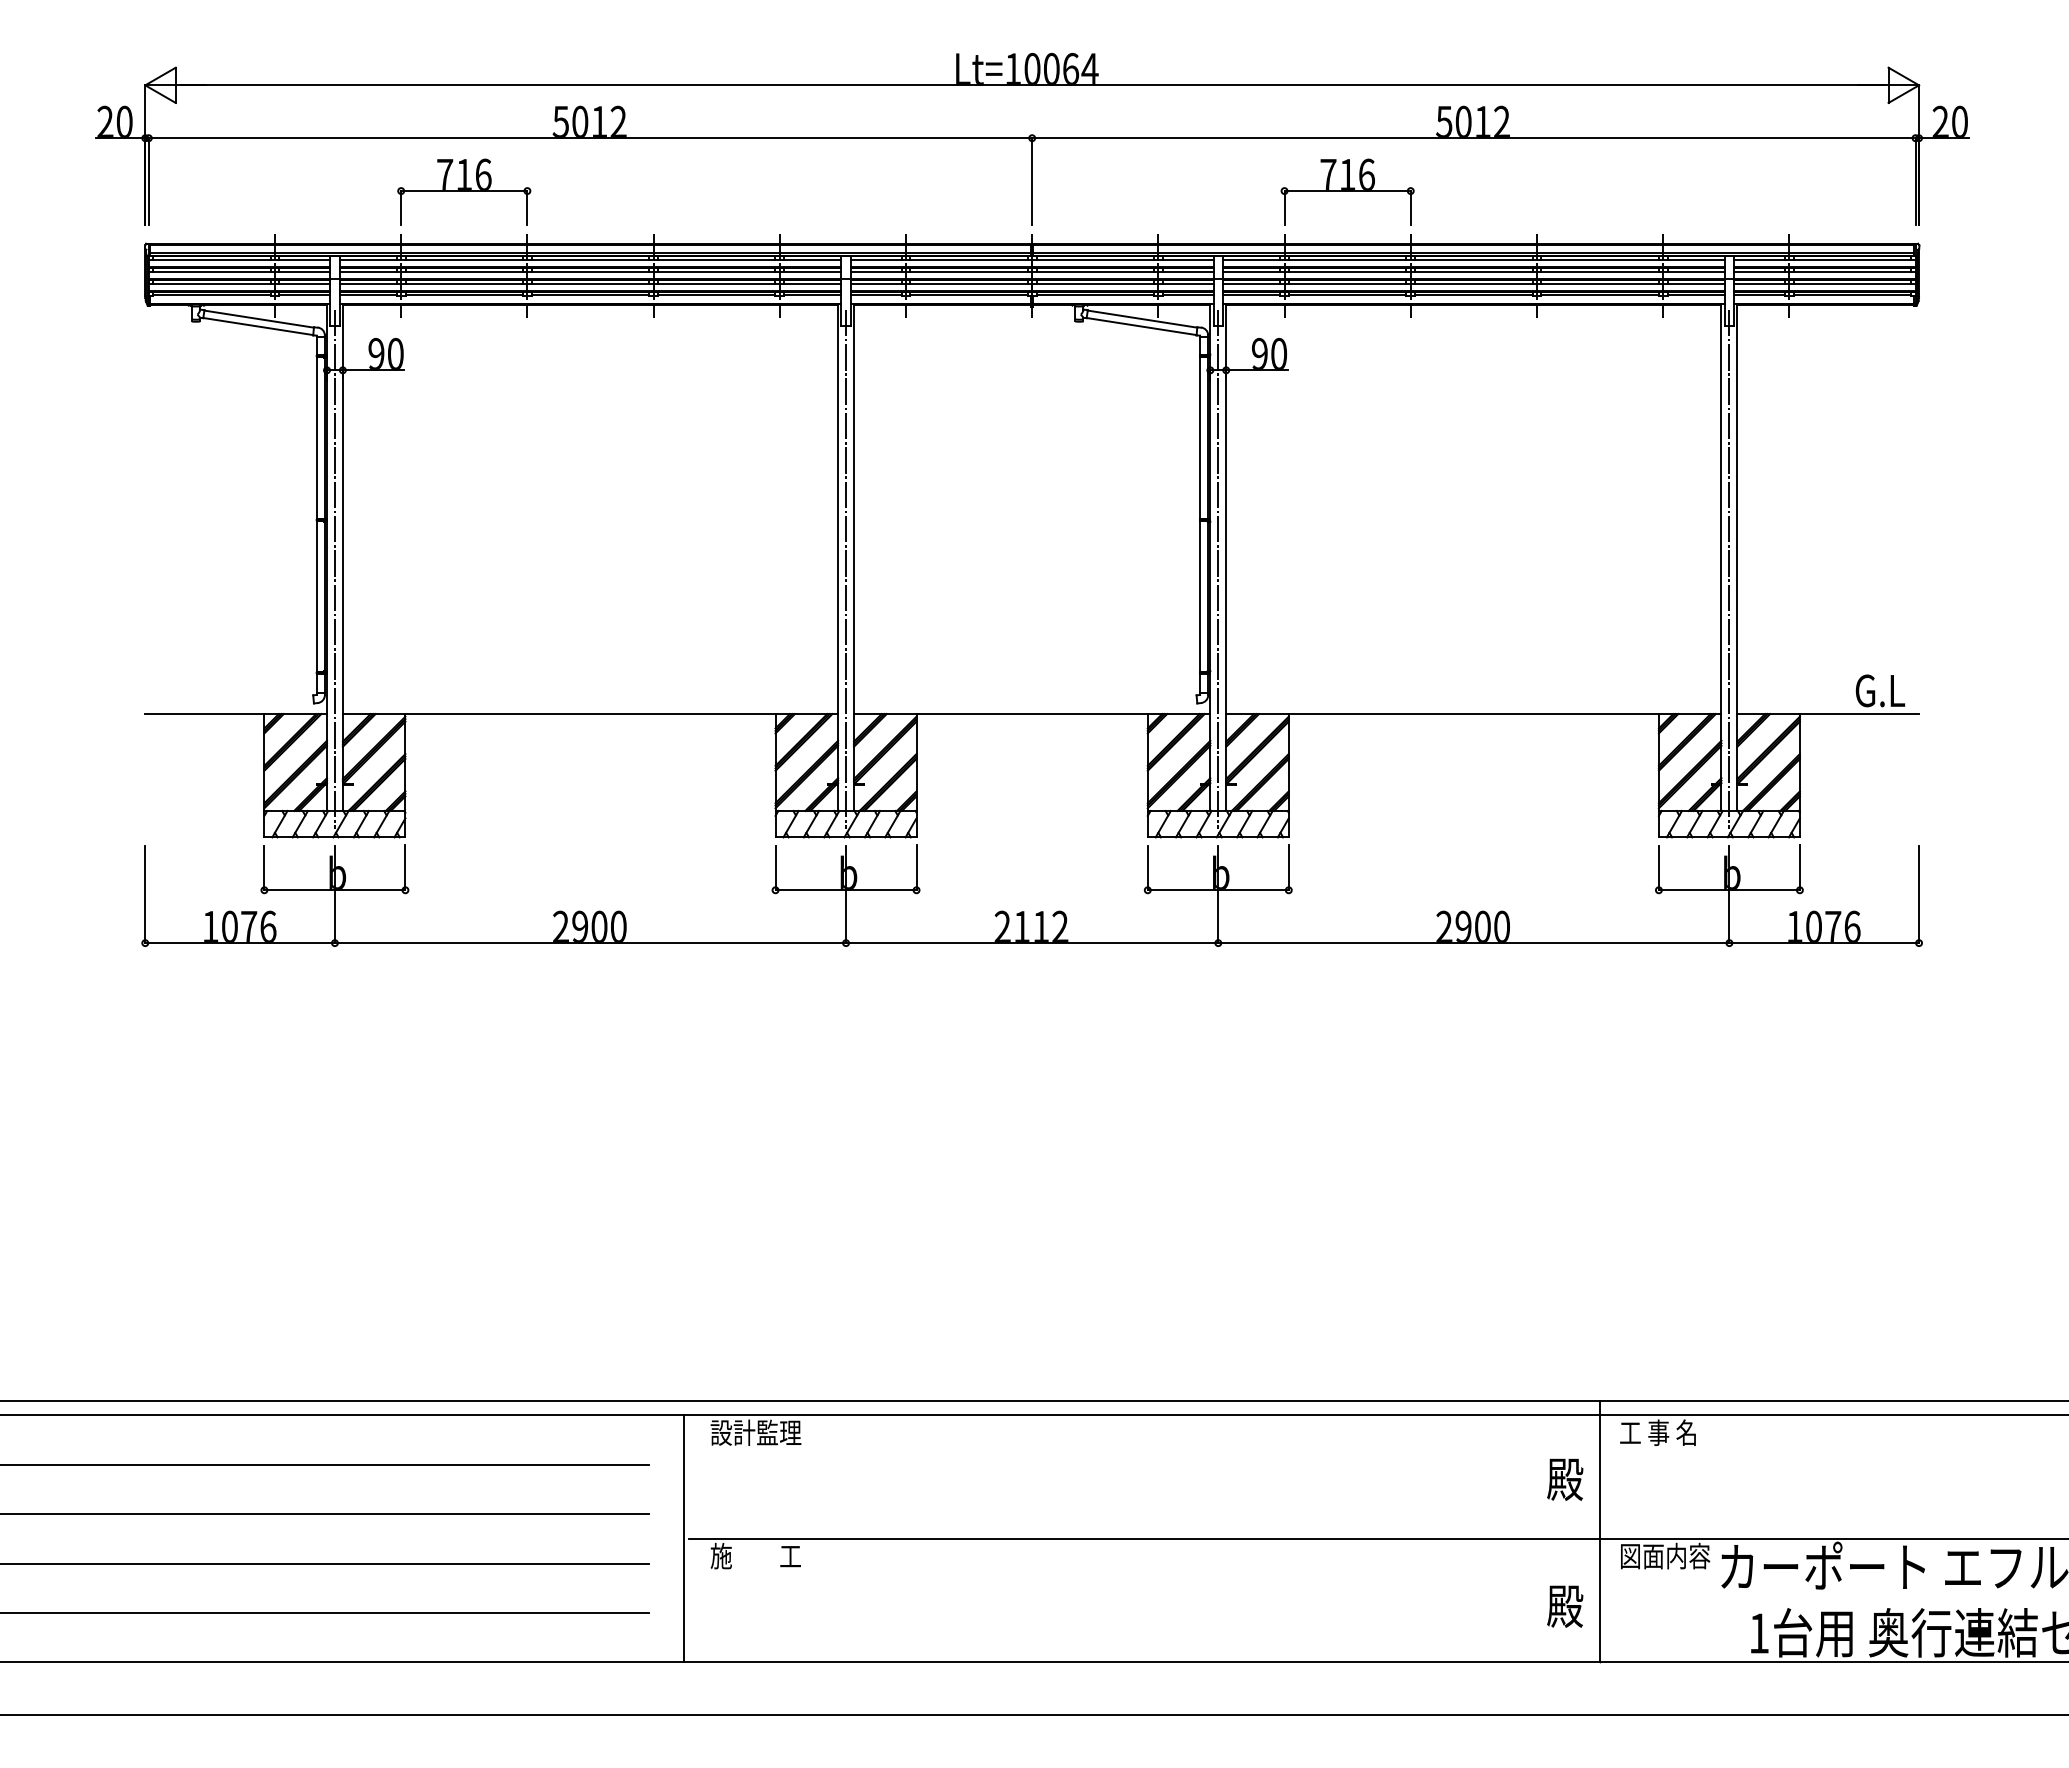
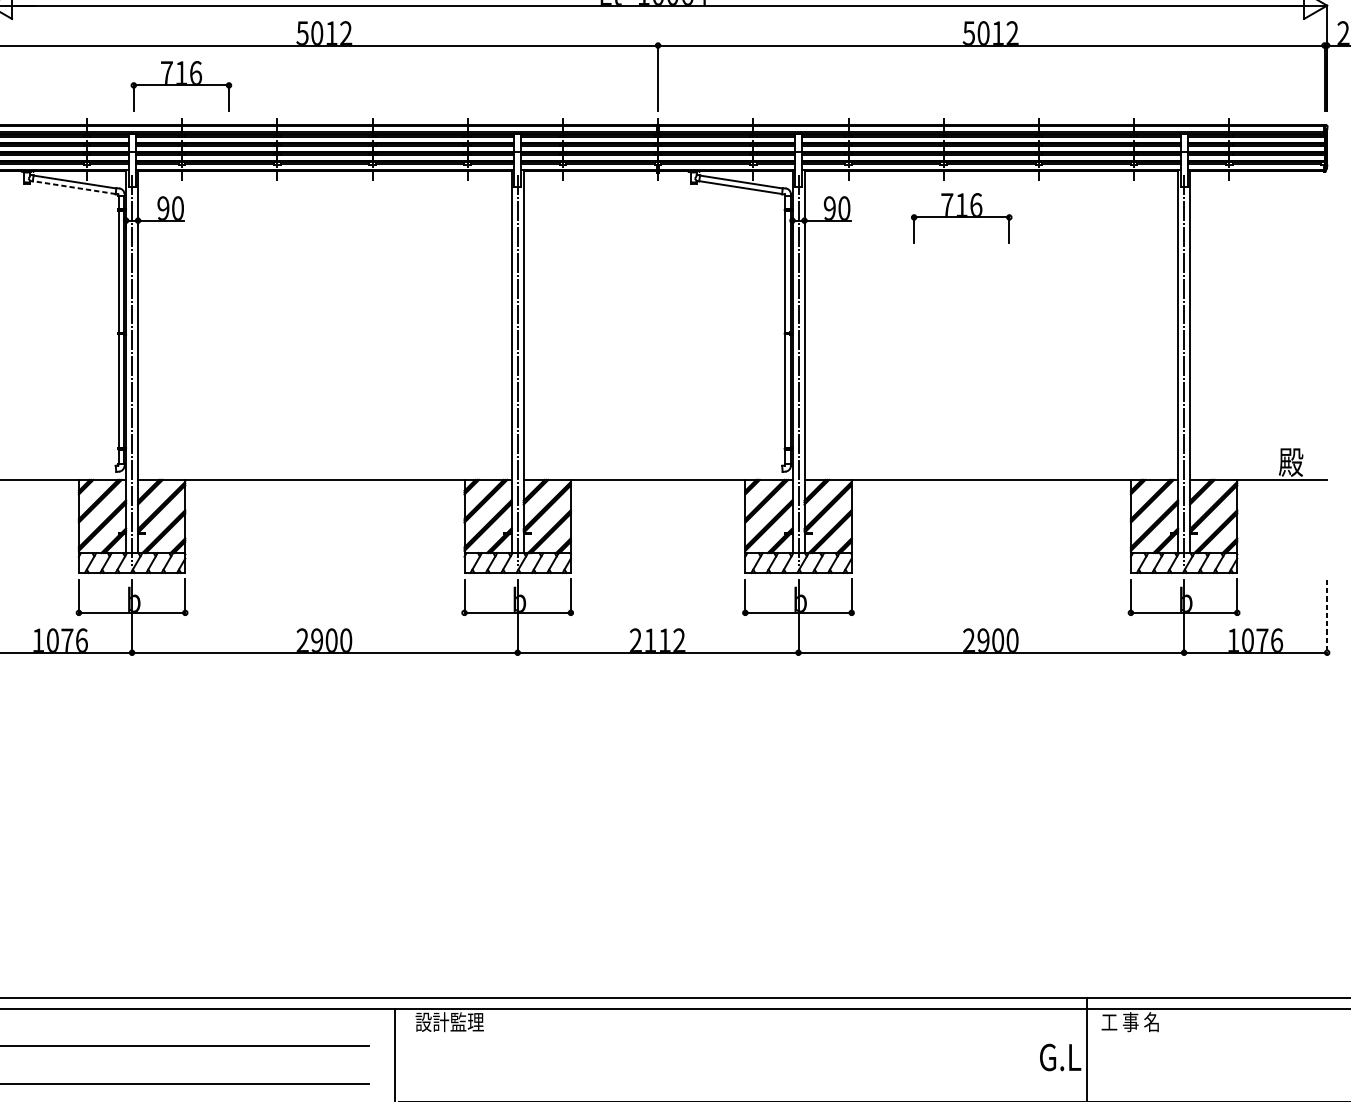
part: (464, 191) -> (181, 85), moved
part: (1347, 191) -> (961, 217), moved
line: (258, 326) -> (74, 187), solid -> dashed
text: (1880, 690) -> (1298, 462), G.L -> 殿
line: (1919, 894) -> (1327, 616), solid -> dashed
text: (1565, 1479) -> (1060, 1057), 殿 -> G.L

